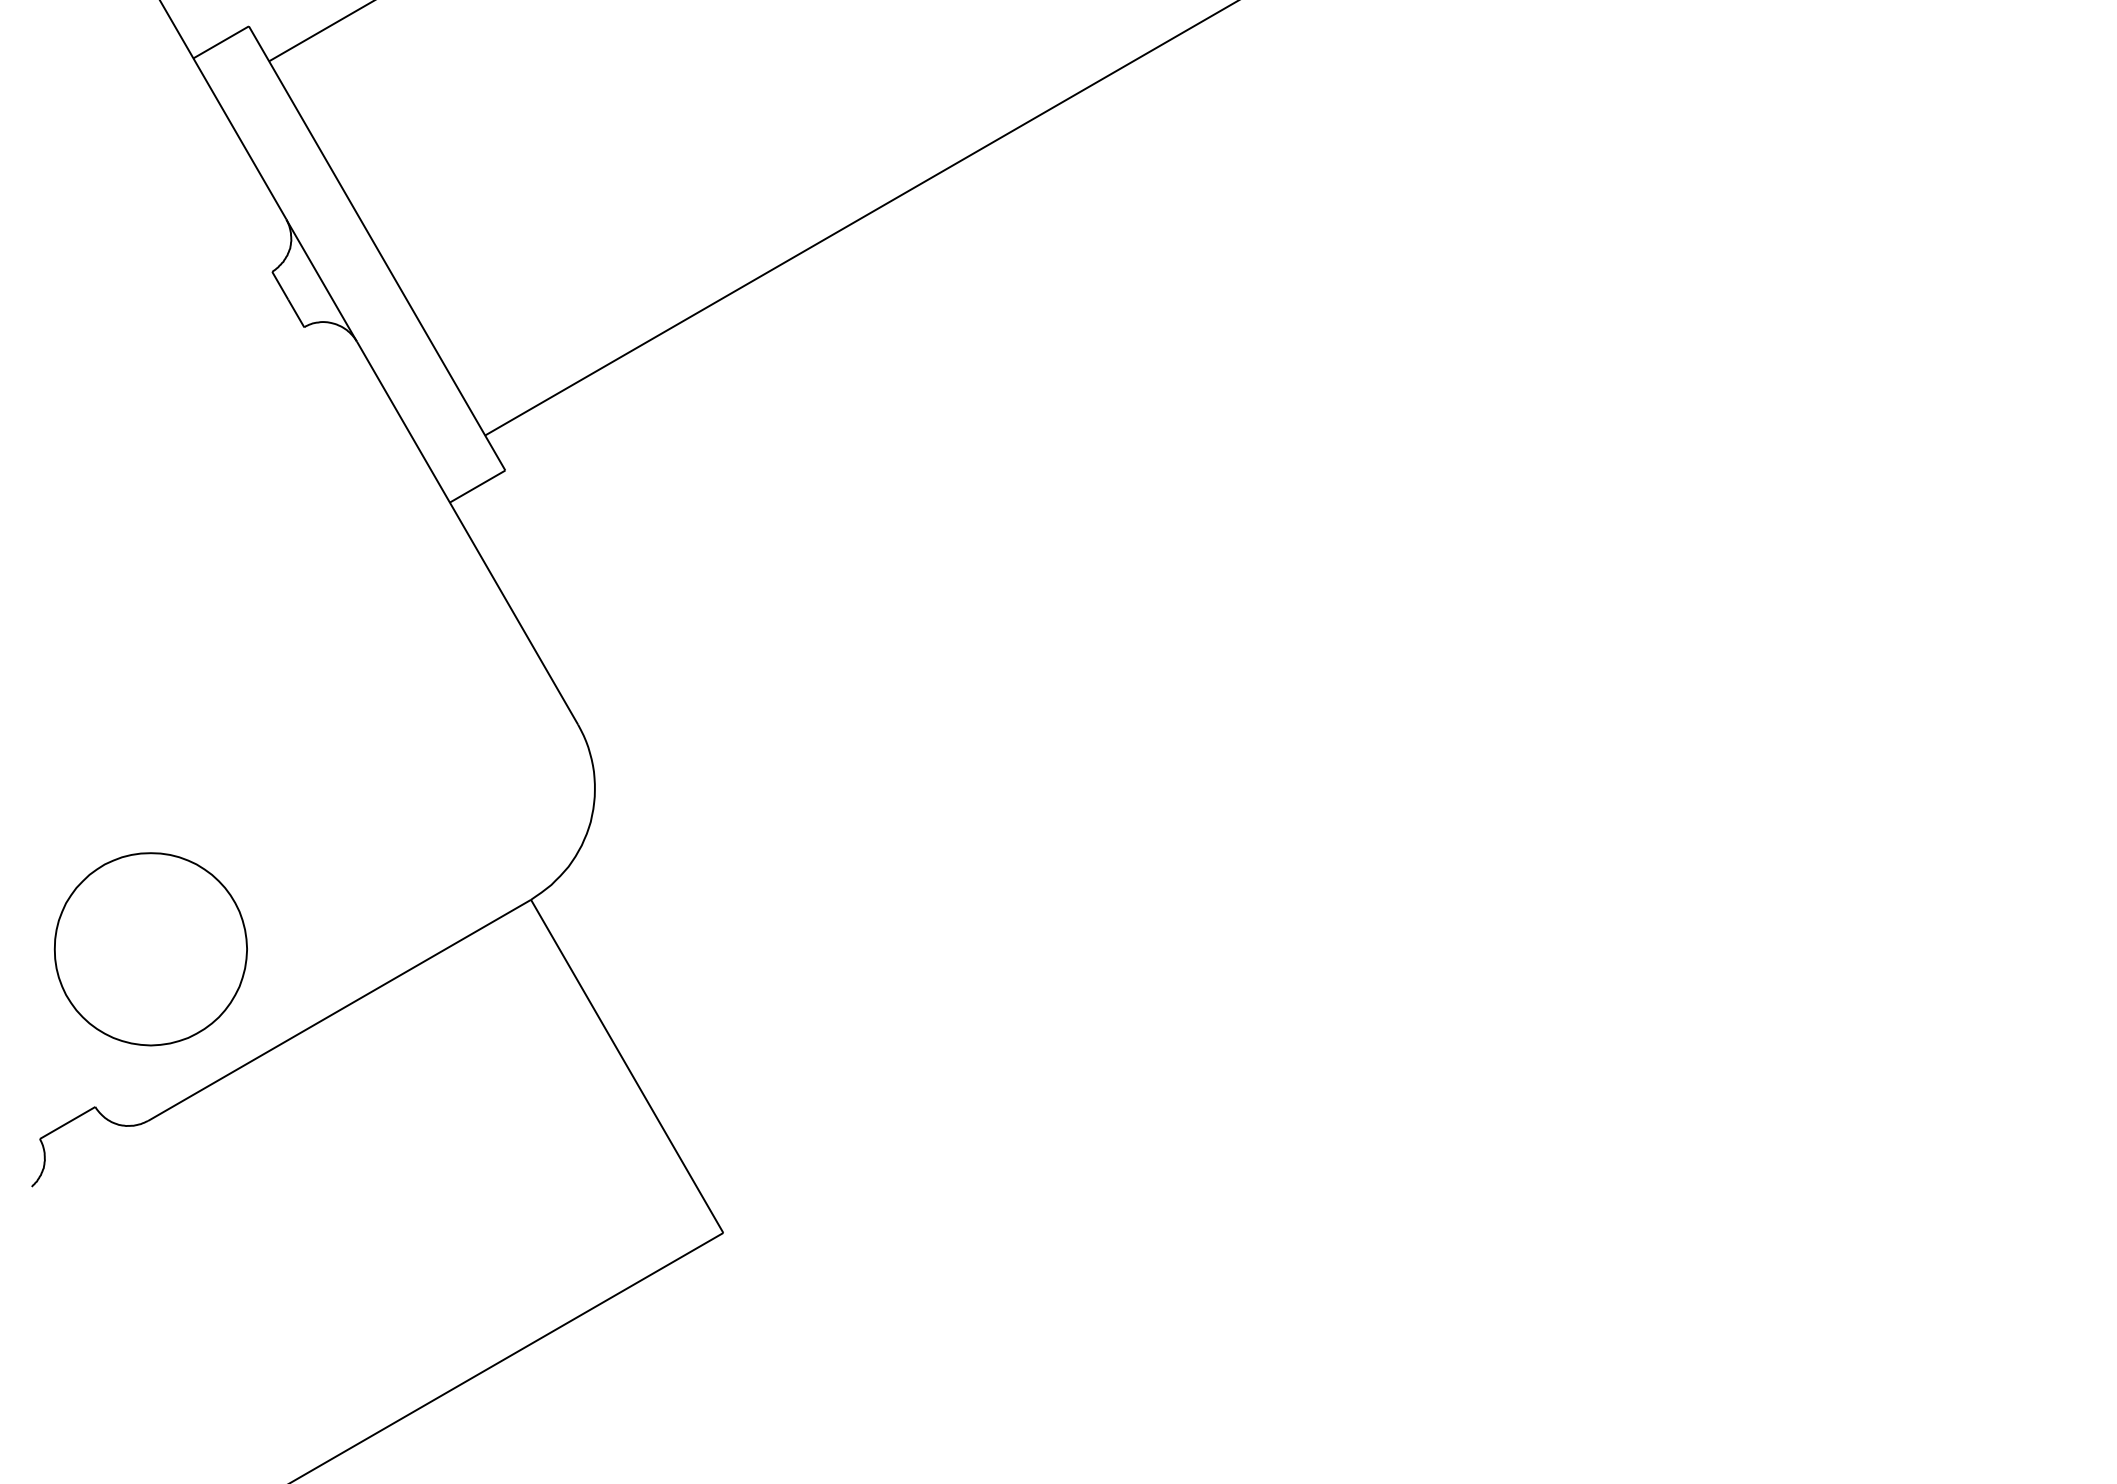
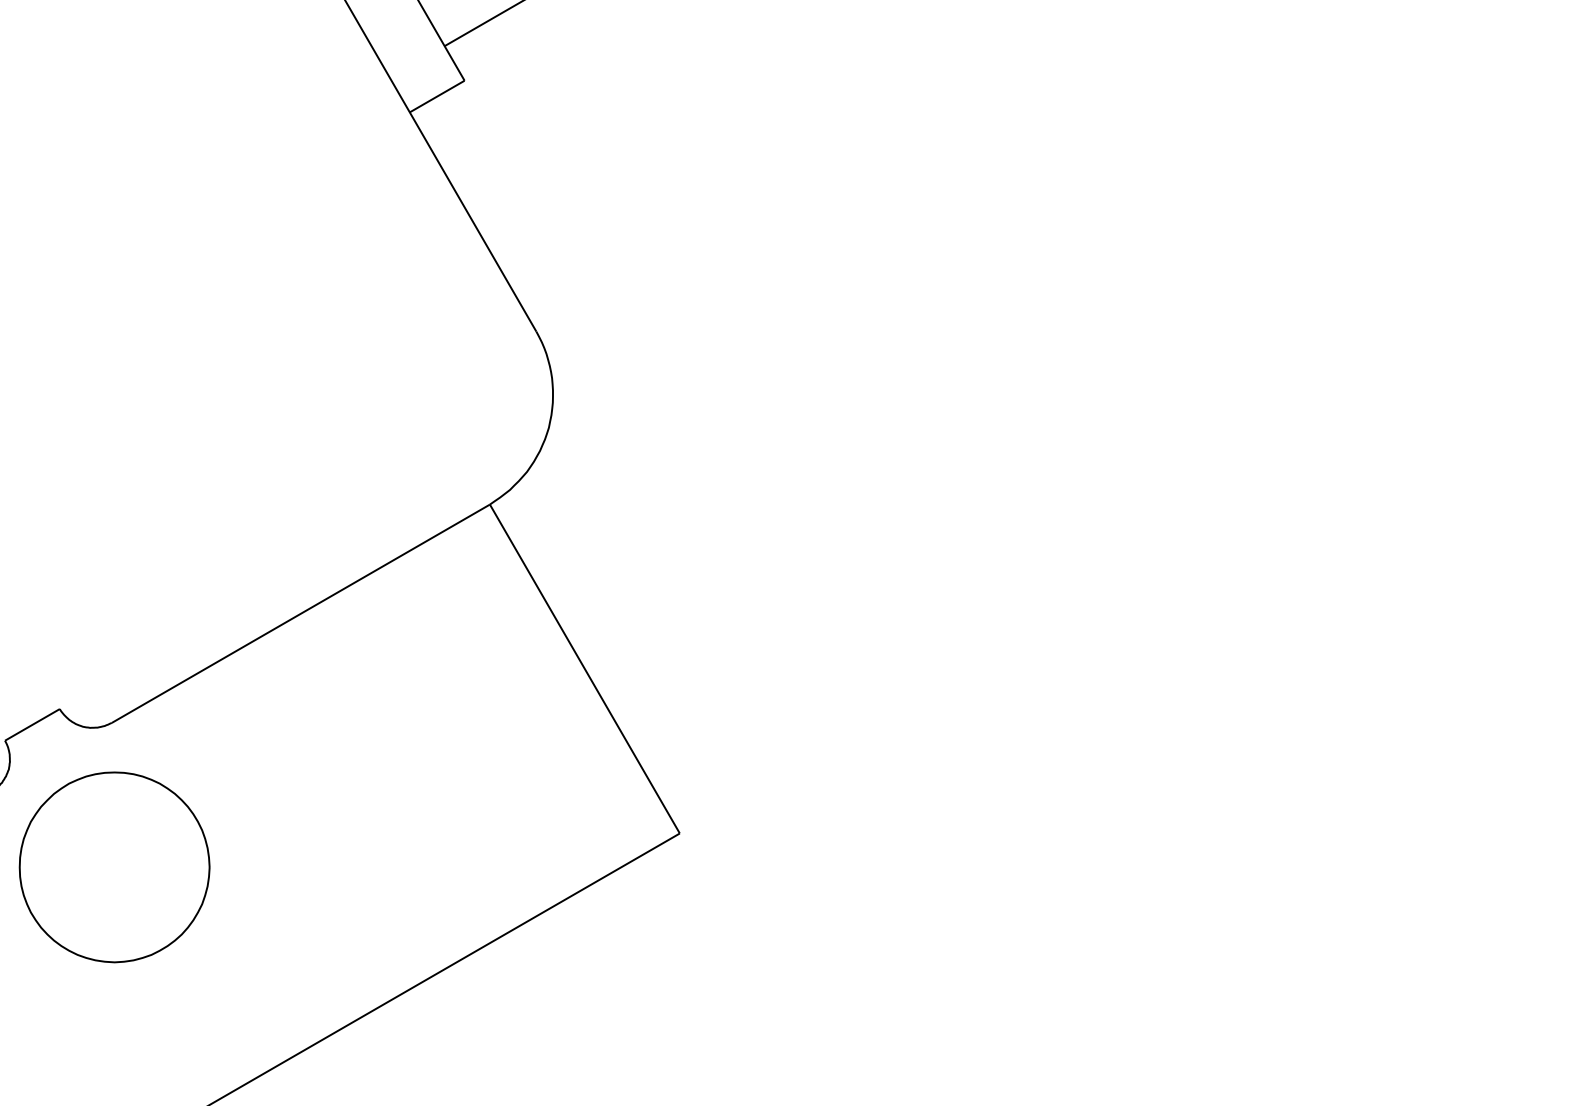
part: (150, 949) -> (114, 867), moved

